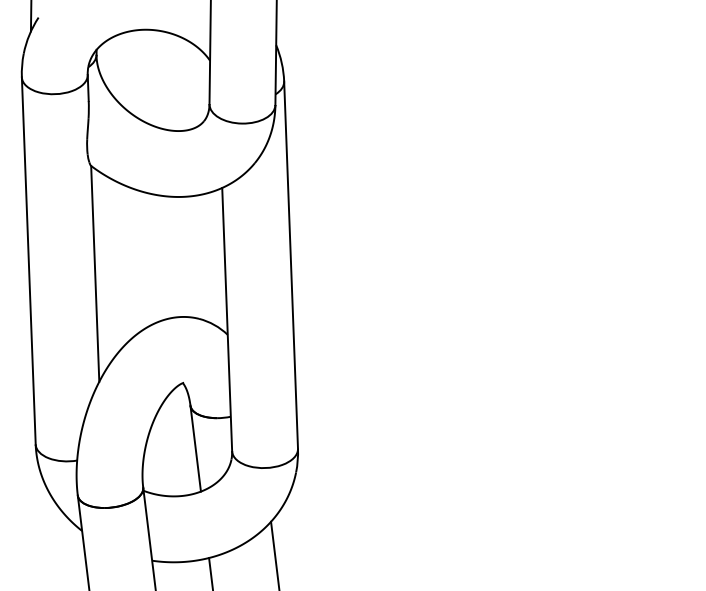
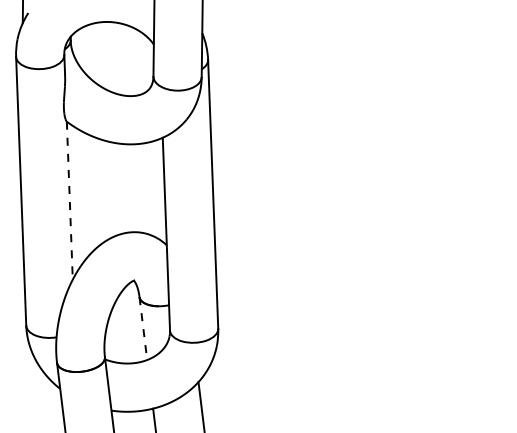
line: (95, 273) -> (70, 200), solid -> dashed
line: (195, 449) -> (143, 329), solid -> dashed

